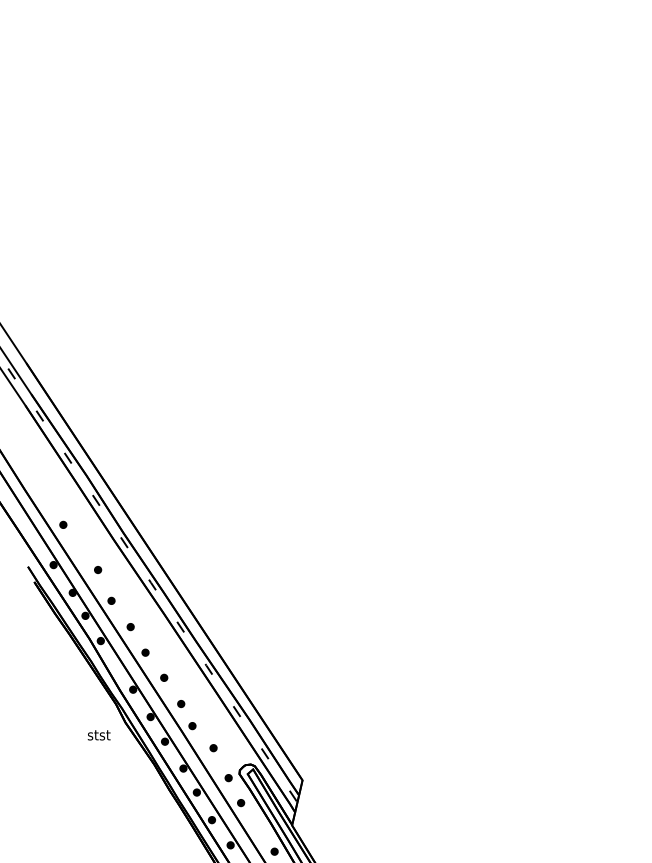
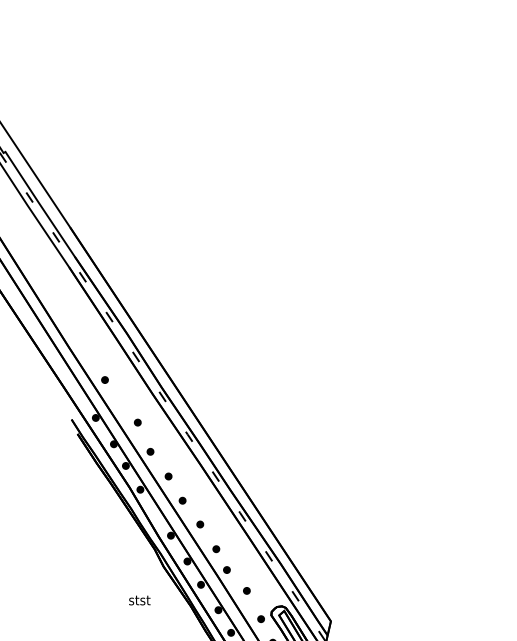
text: (98, 735) -> (139, 600), moved

